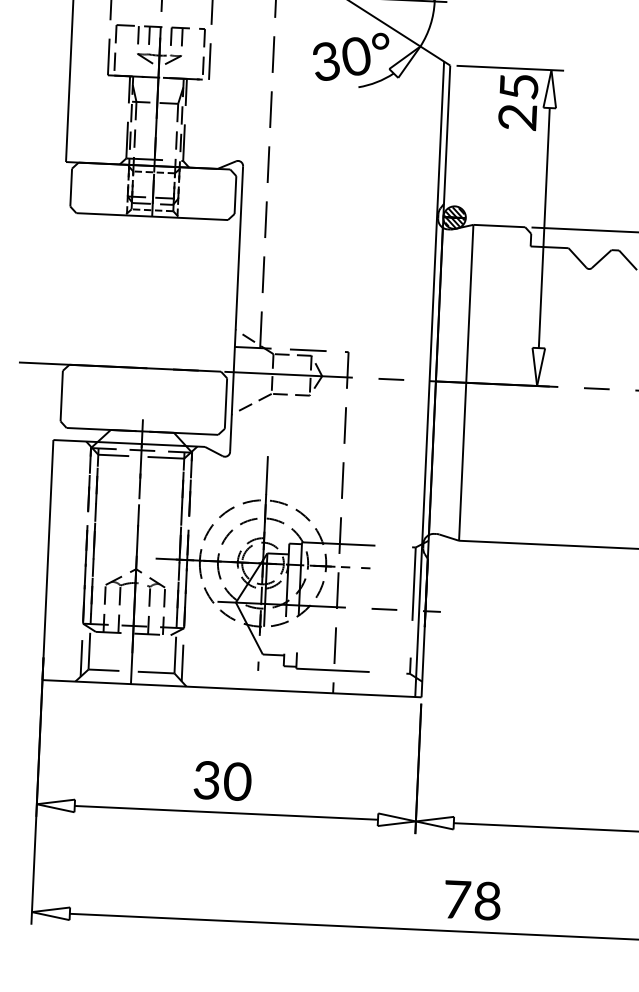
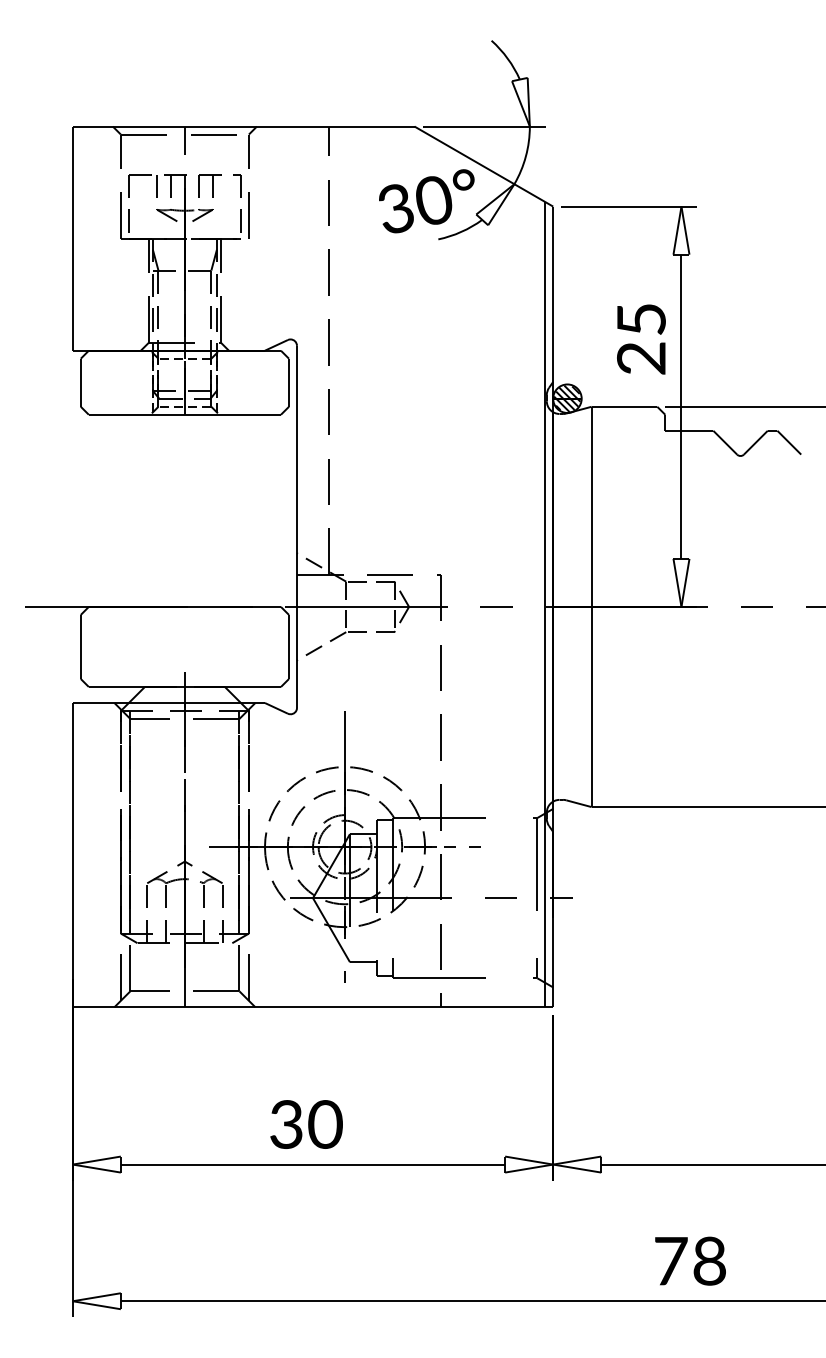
text: (518, 102) -> (641, 339), moved
text: (472, 899) -> (690, 1260), moved

